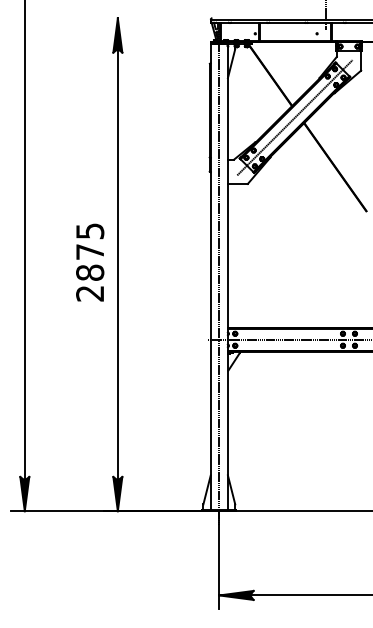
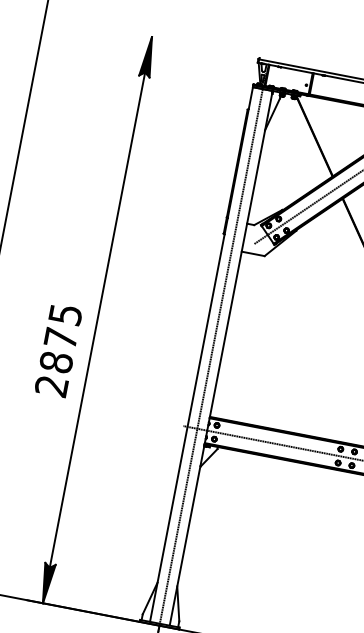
text: (90, 262) -> (59, 350), moved

